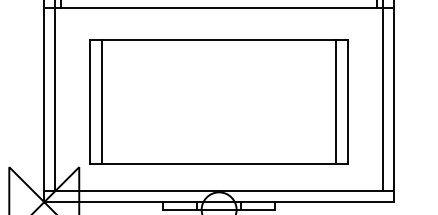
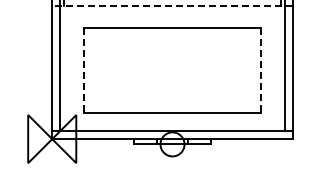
line: (219, 7) -> (172, 5), solid -> dashed
line: (89, 102) -> (83, 70), solid -> dashed
line: (102, 102) -> (92, 70), removed
line: (335, 102) -> (252, 70), removed
line: (348, 102) -> (261, 70), solid -> dashed

